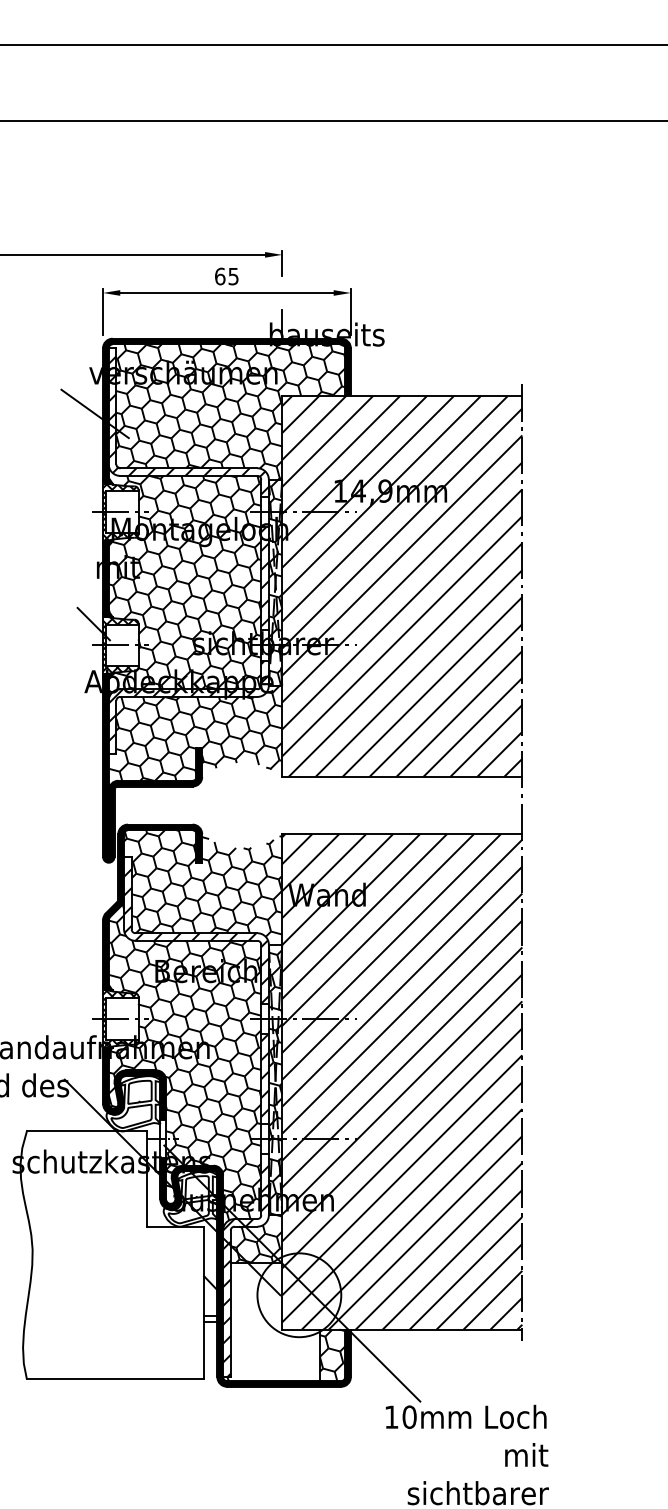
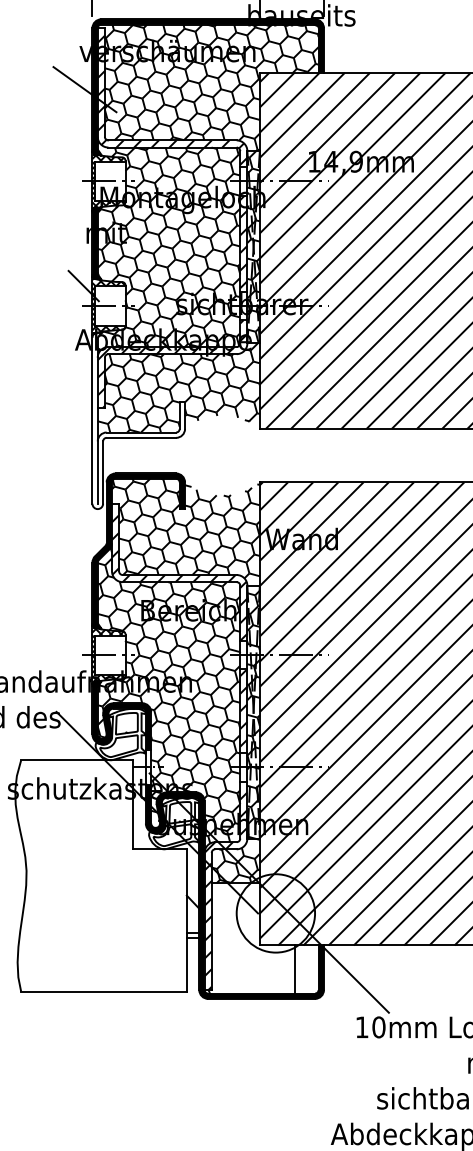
fill: (152, 768) -> (138, 421), removed
hatch: (332, 1355) -> (306, 969), removed

